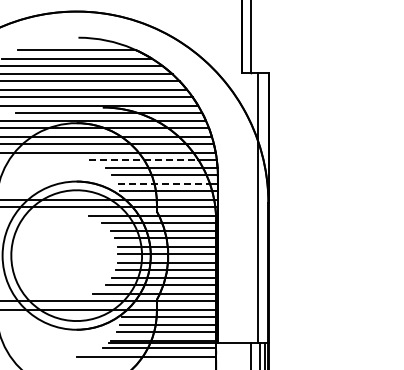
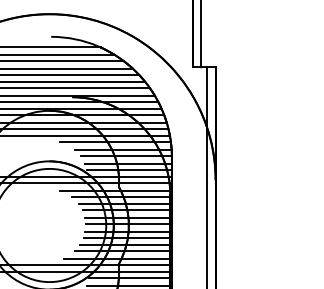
line: (143, 159) -> (107, 142), dashed -> solid
line: (164, 184) -> (125, 163), dashed -> solid

